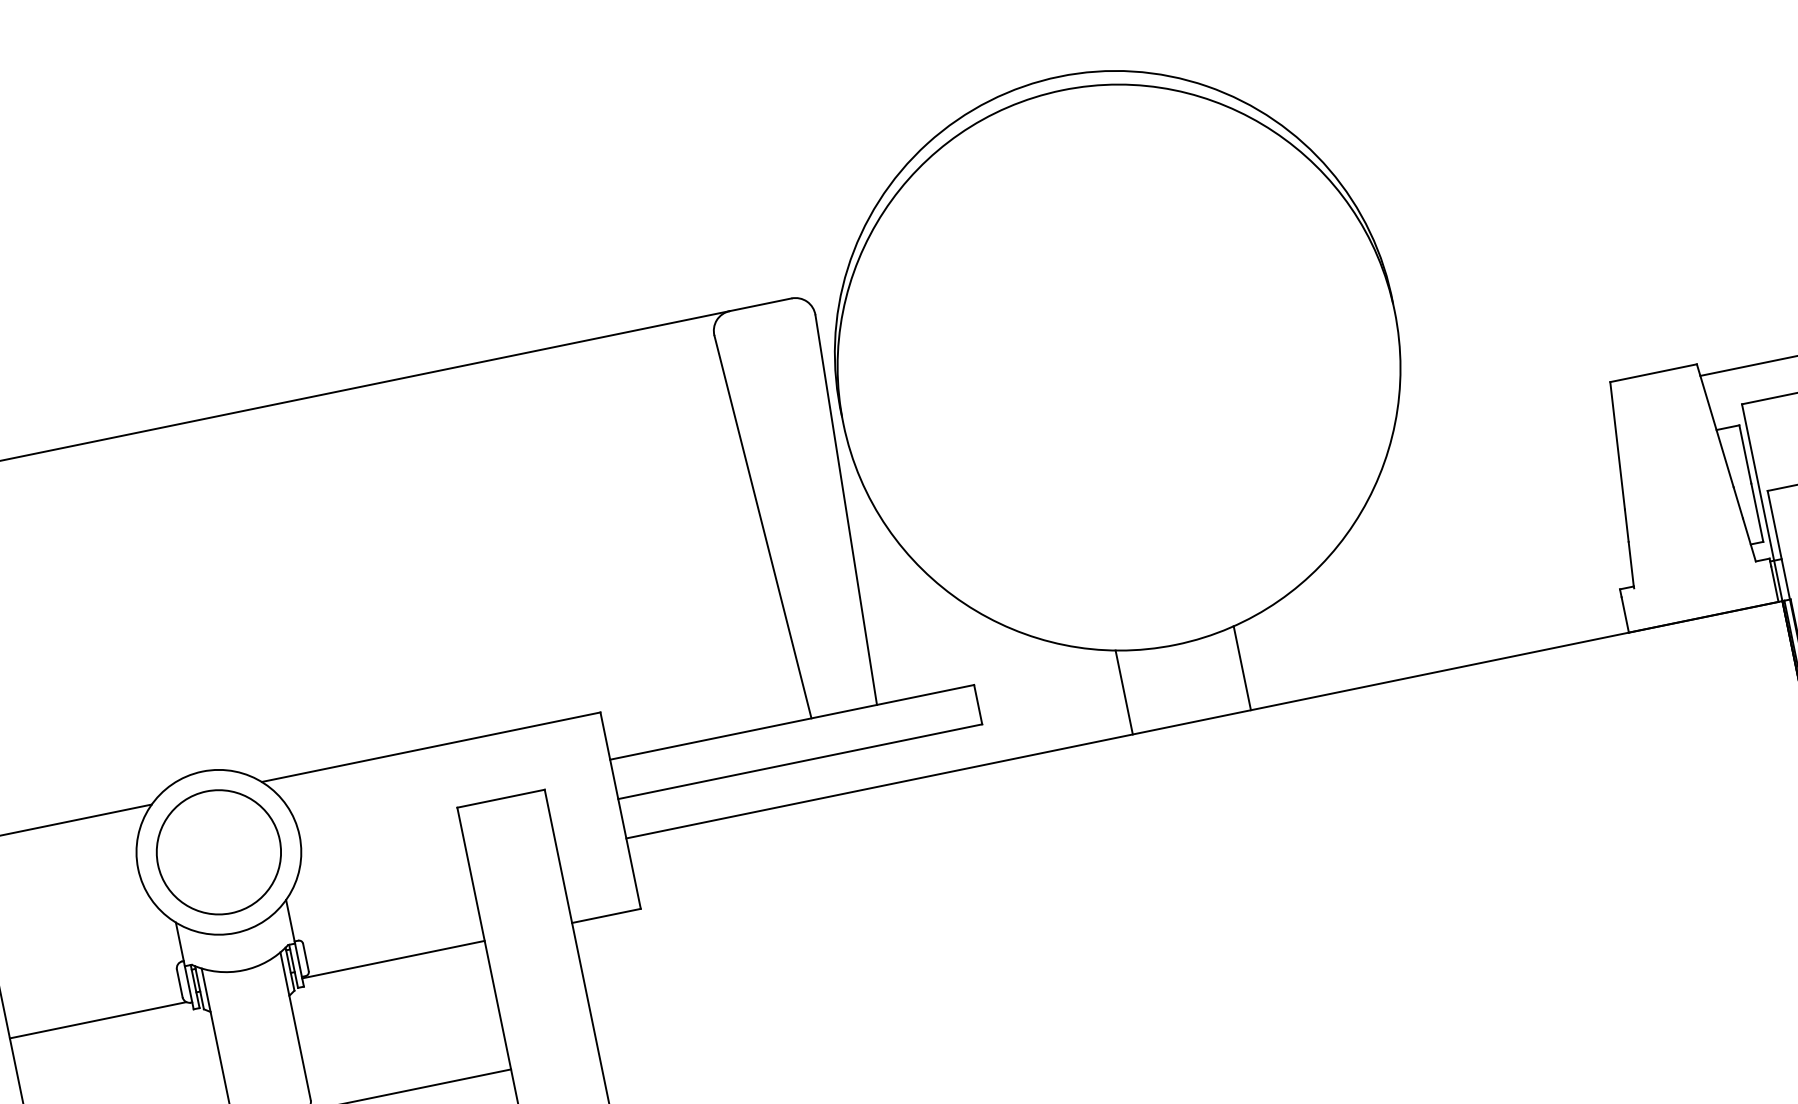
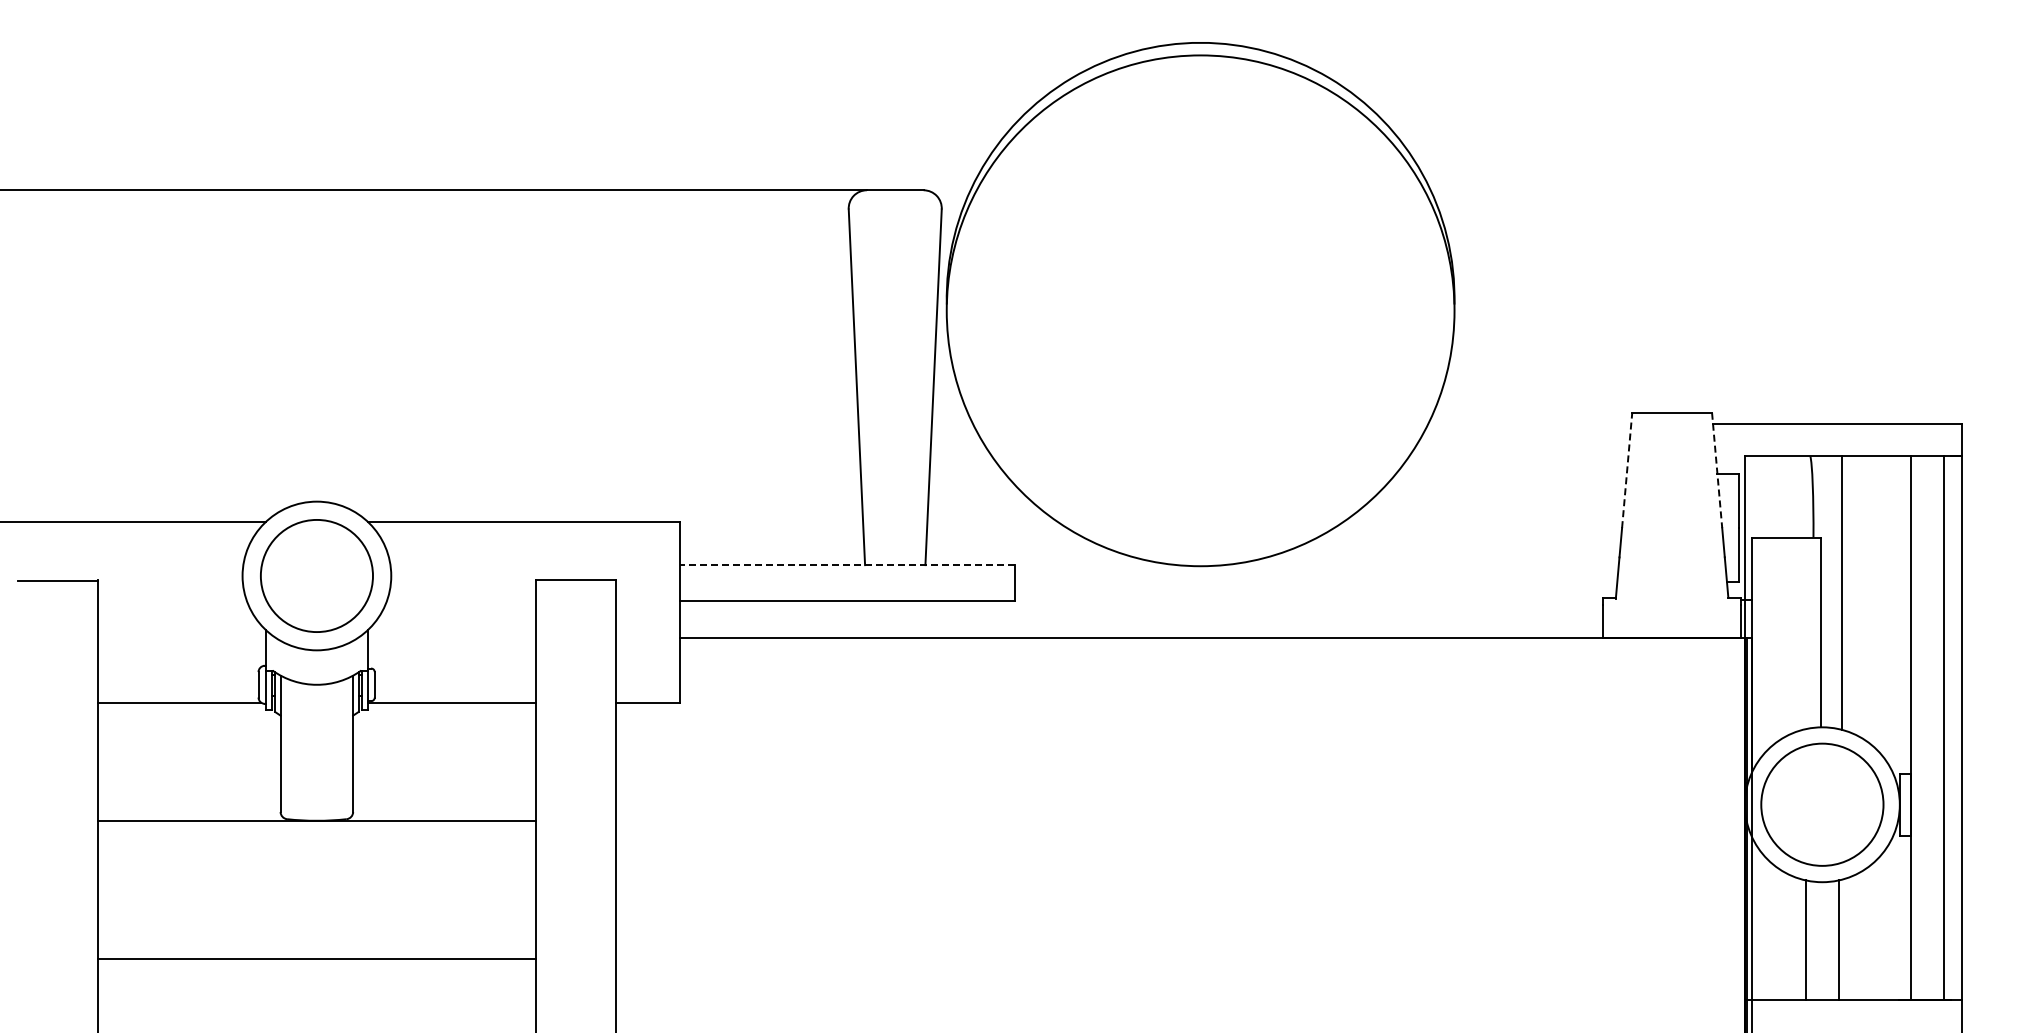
line: (1715, 425) -> (1717, 470), solid -> dashed
line: (1617, 445) -> (1627, 470), solid -> dashed
line: (1242, 667) -> (1255, 598), removed
line: (1124, 691) -> (1146, 598), removed
line: (792, 722) -> (847, 565), solid -> dashed

